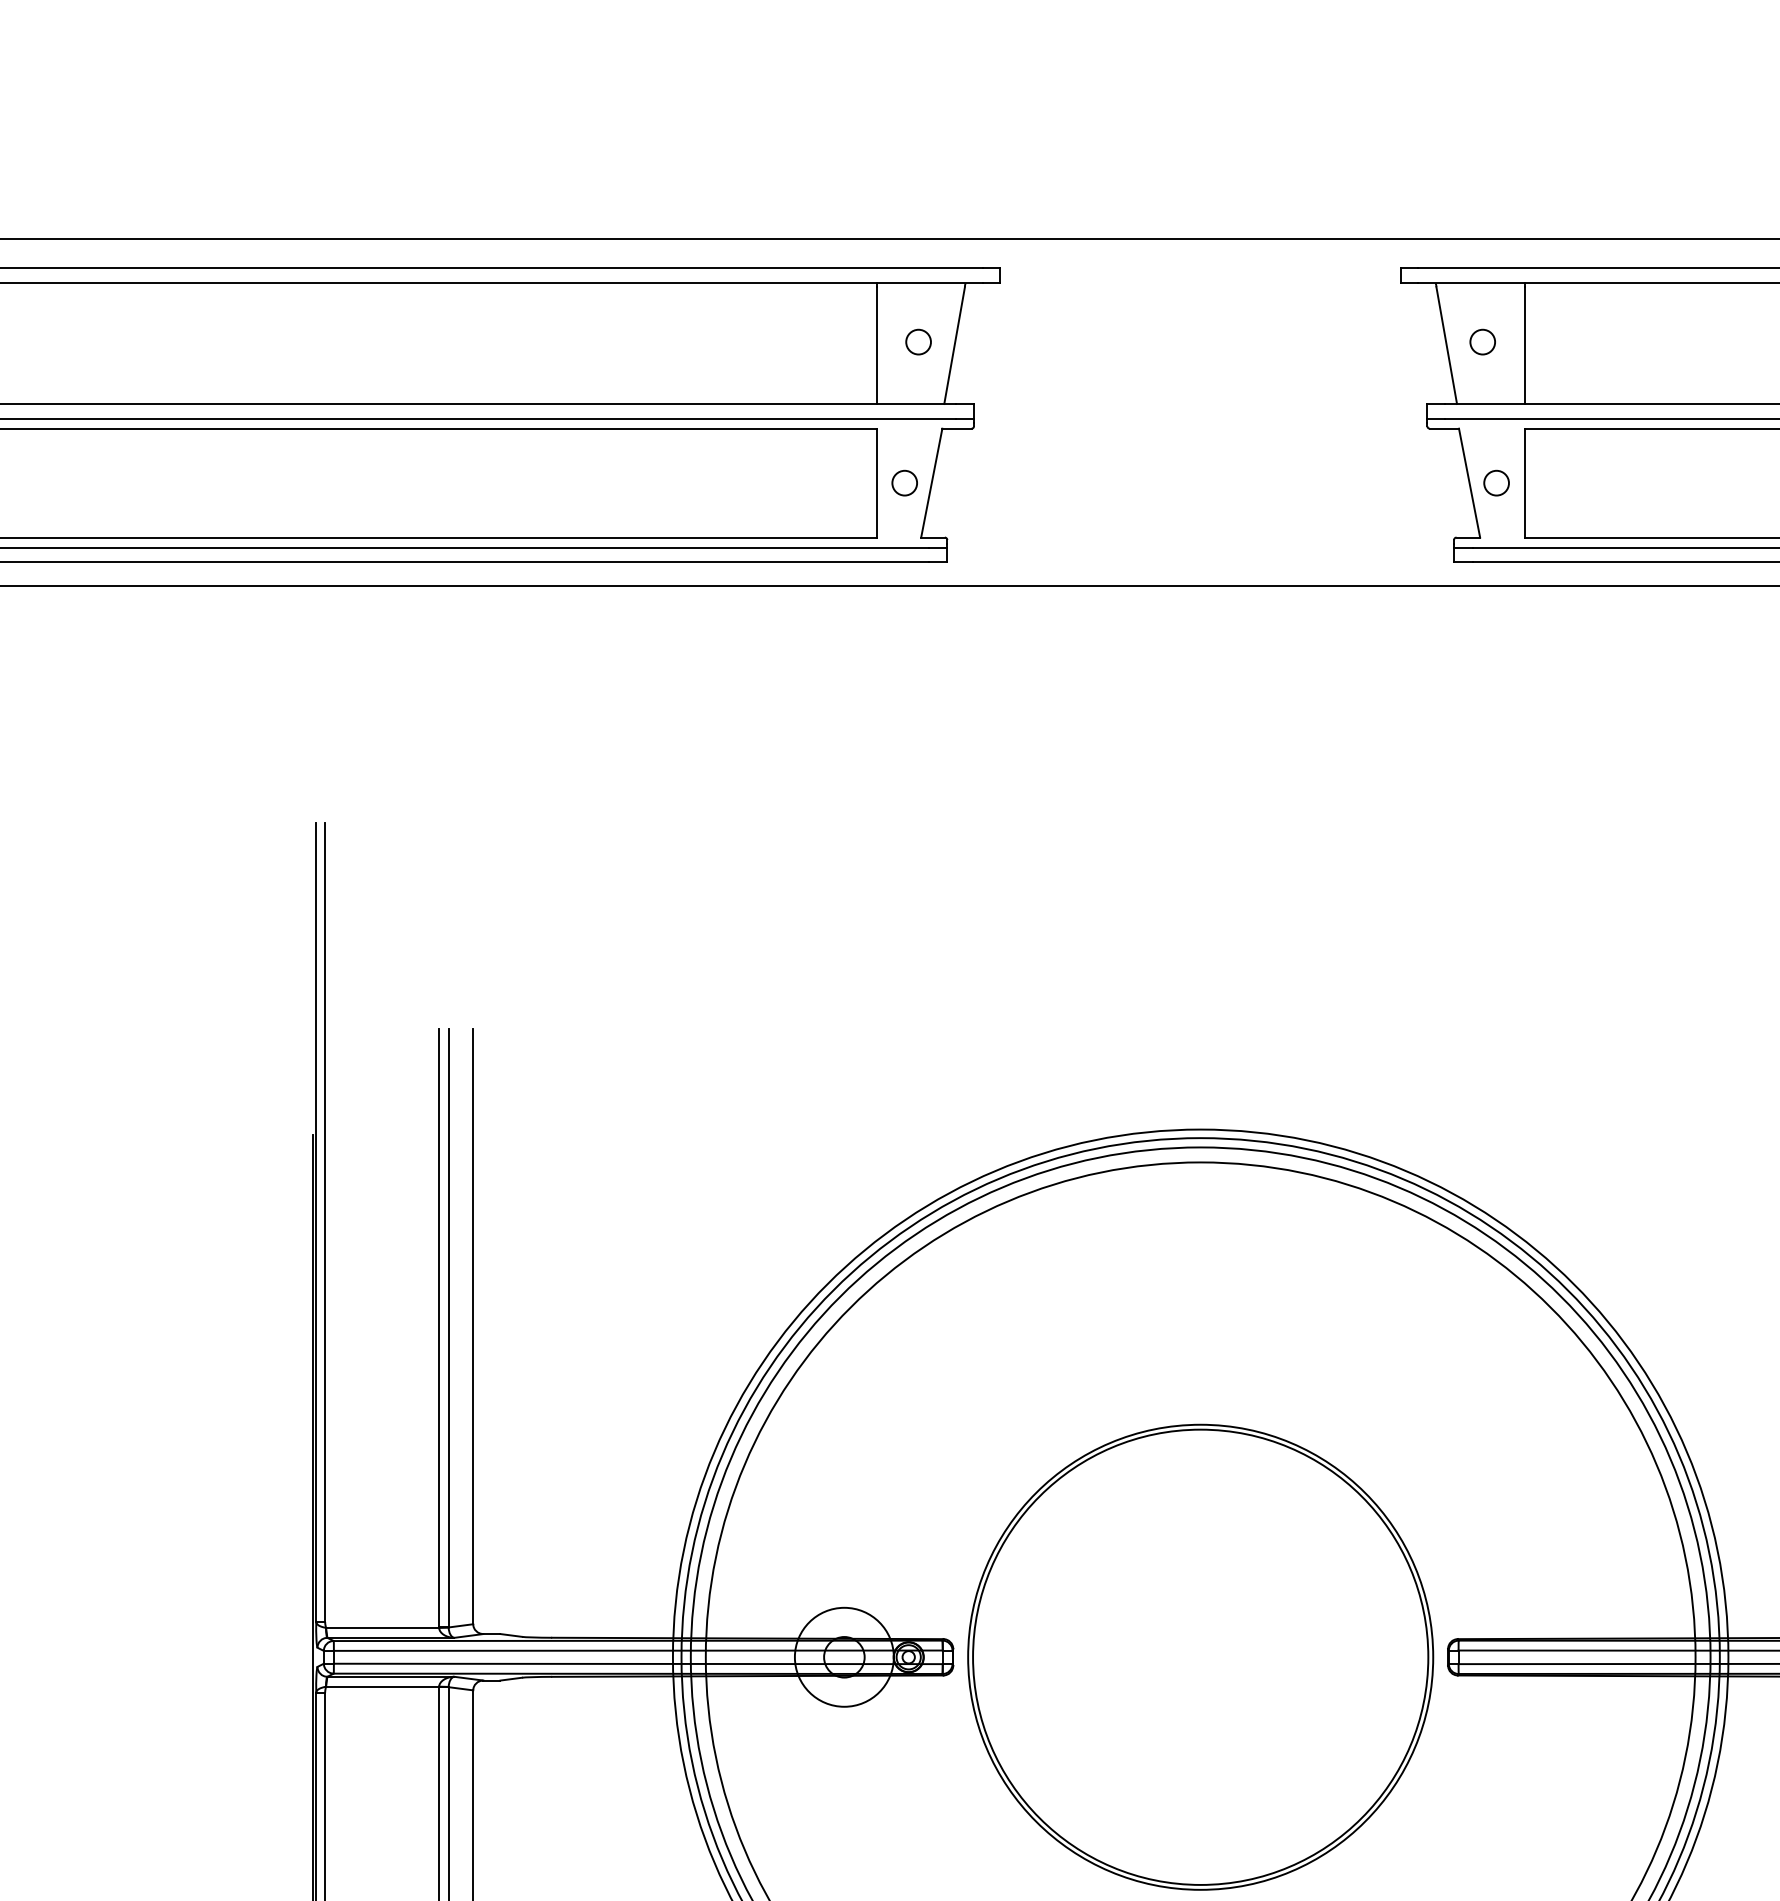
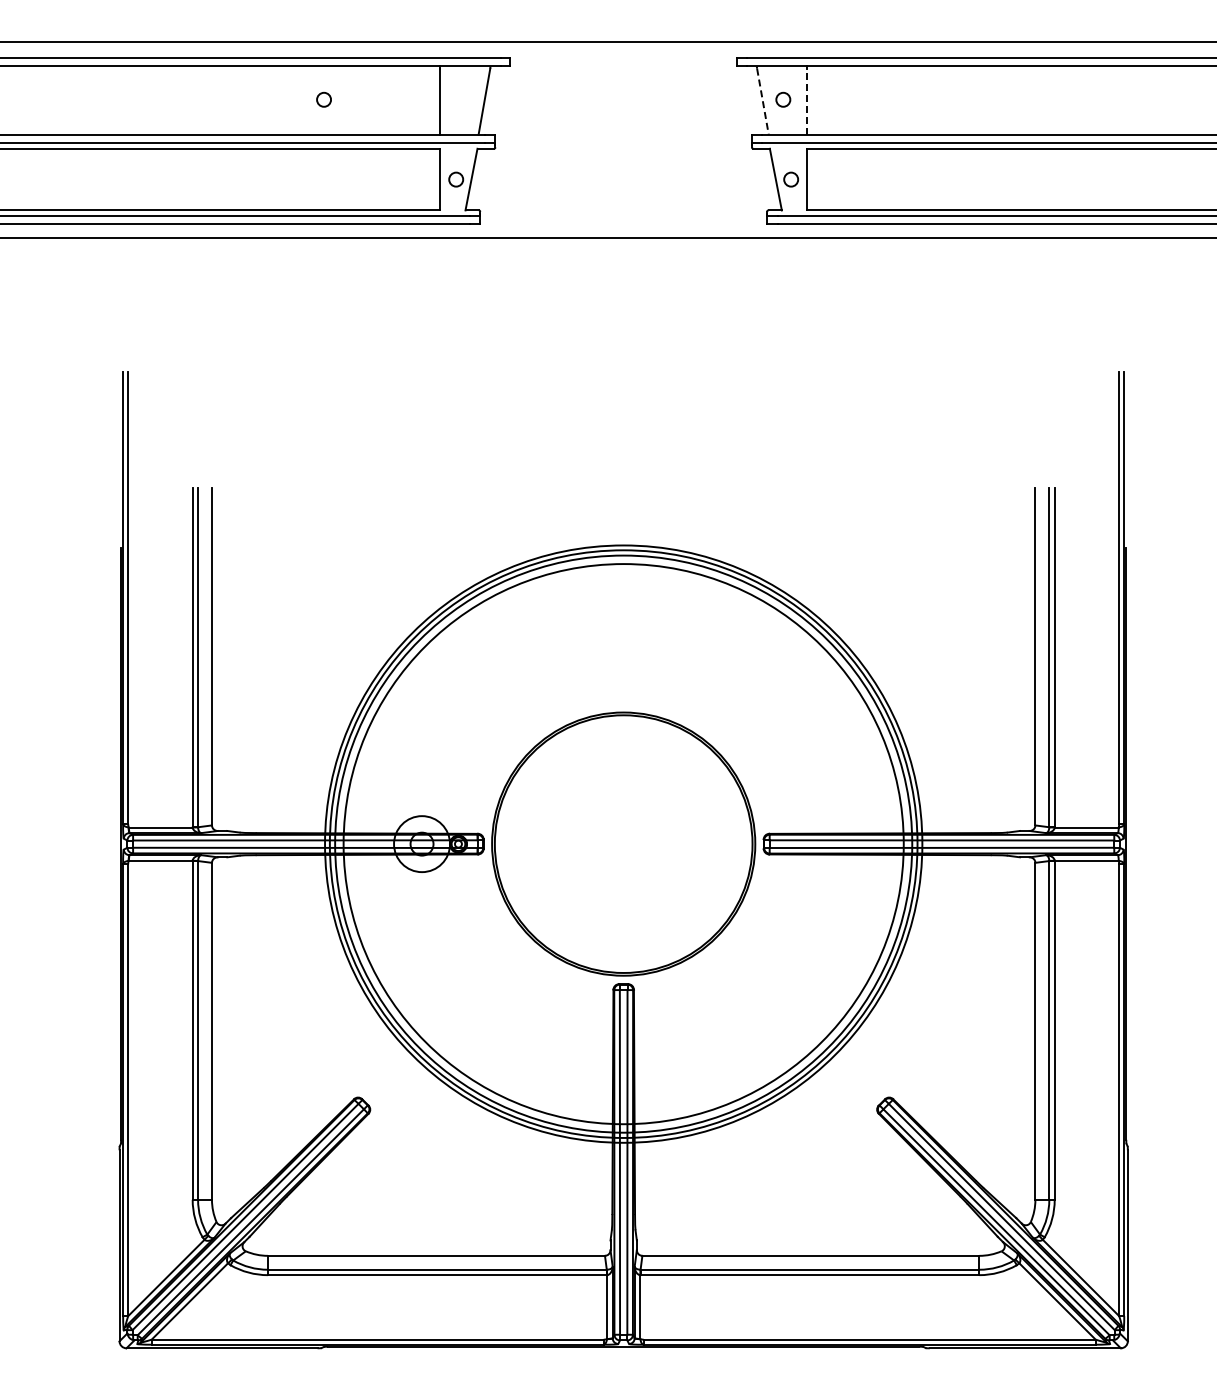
circle: (917, 341) -> (323, 99), moved
line: (1445, 345) -> (762, 101), solid -> dashed
line: (1525, 345) -> (807, 101), solid -> dashed

